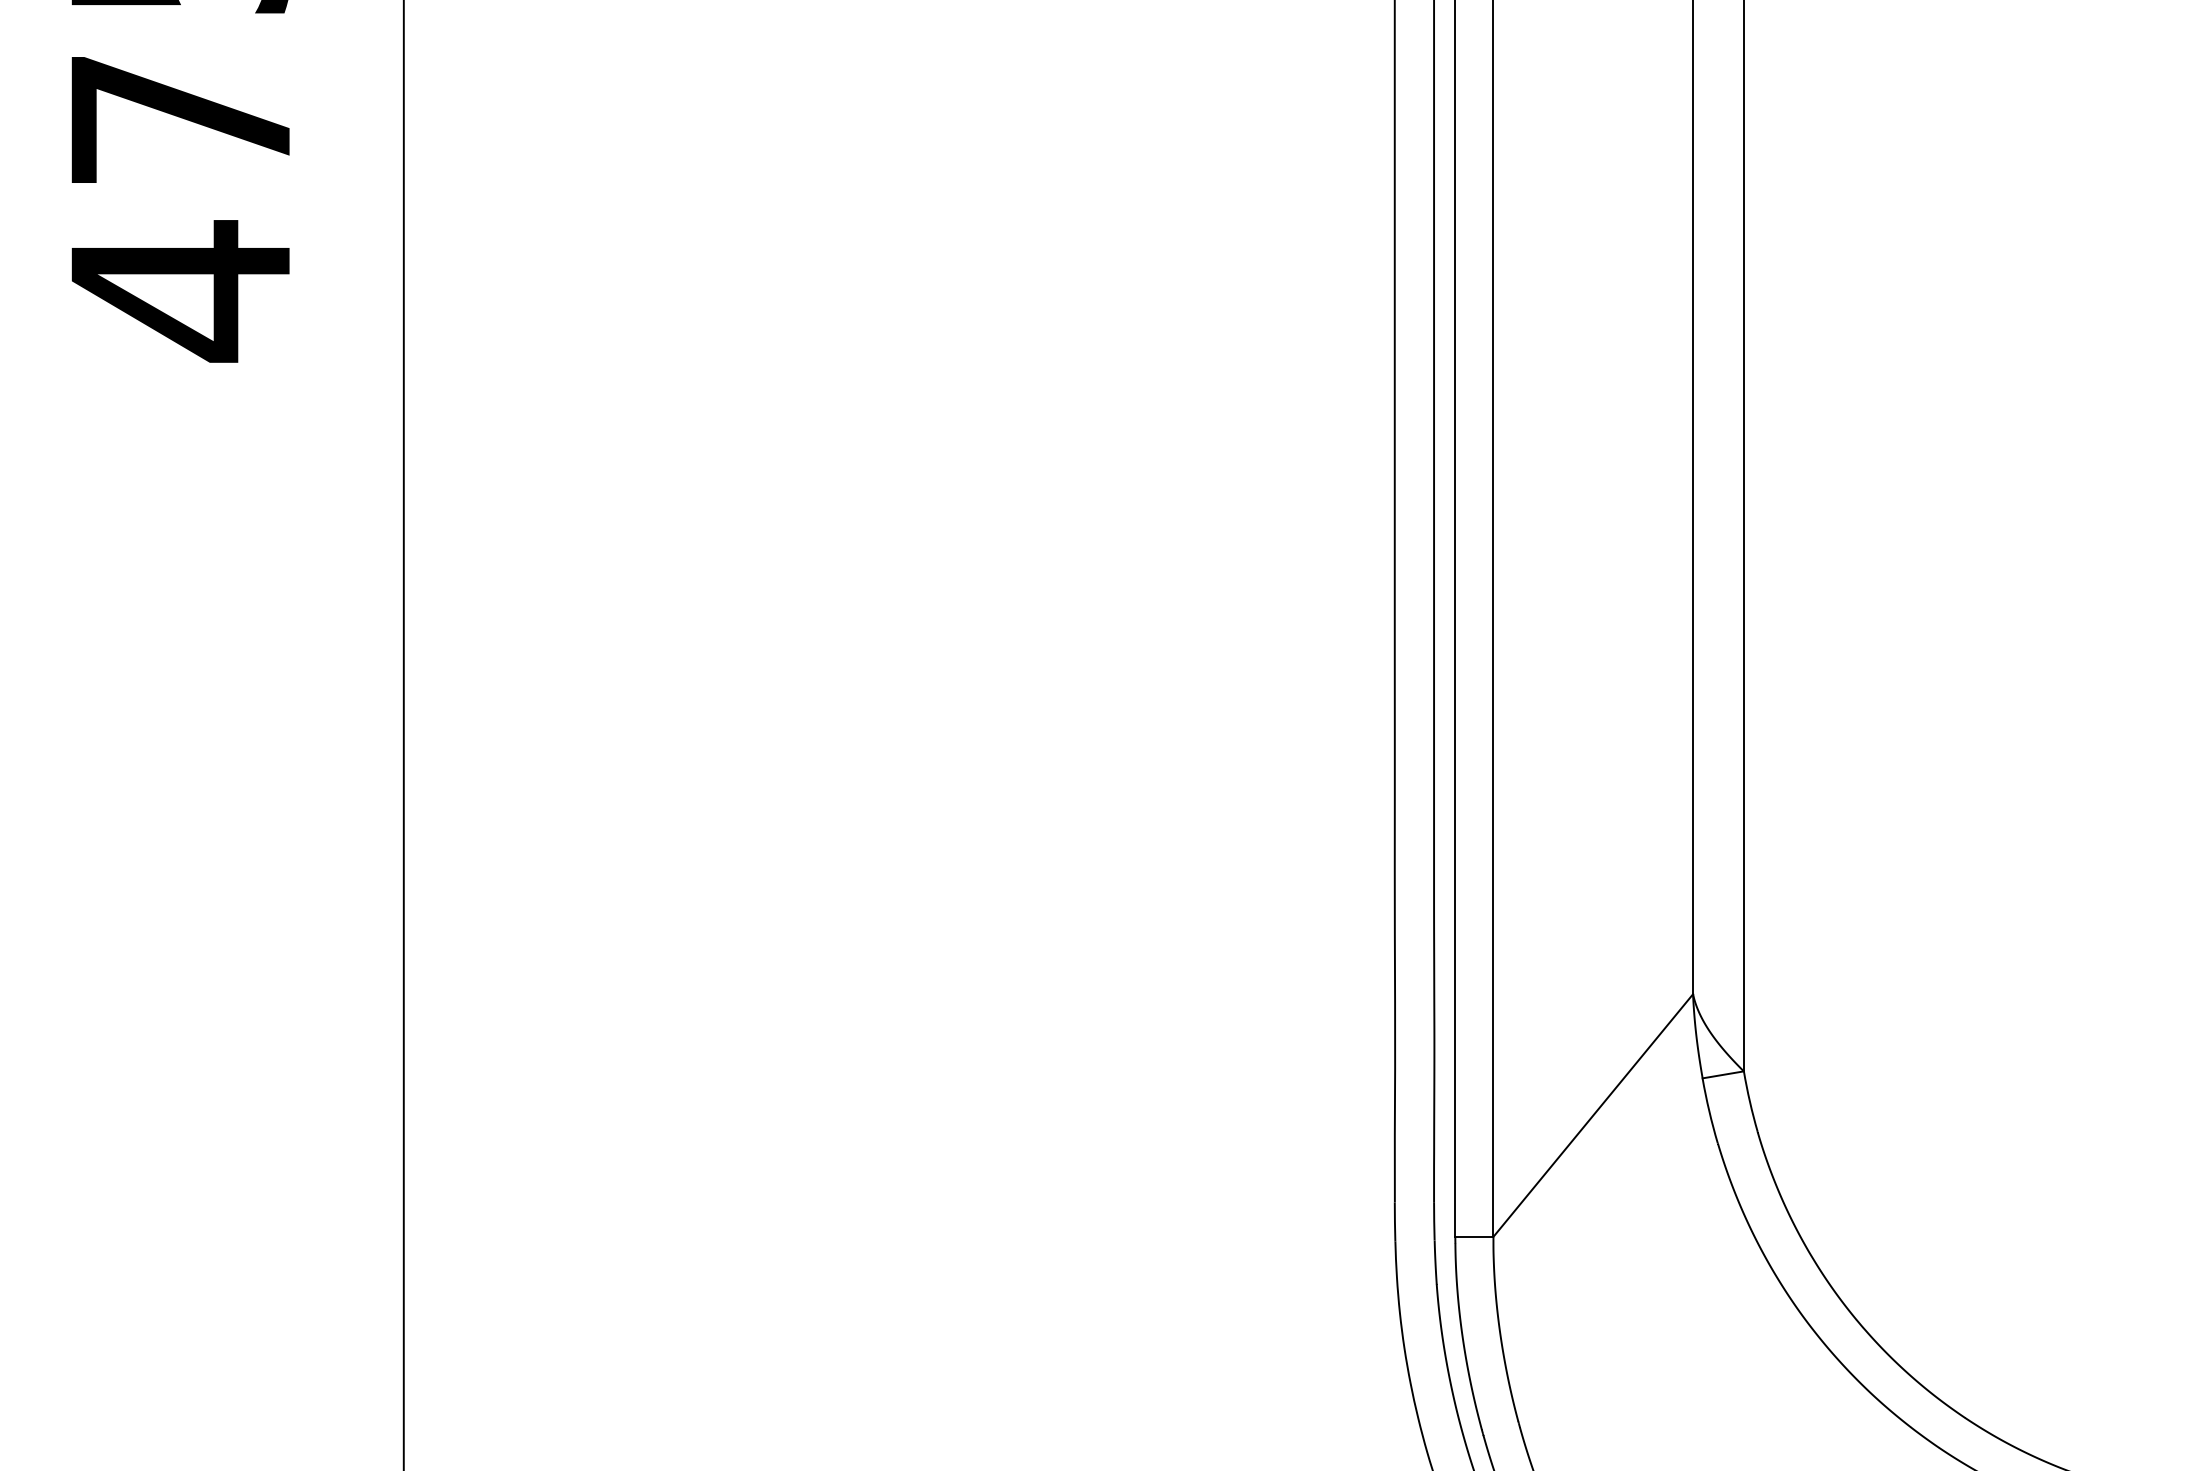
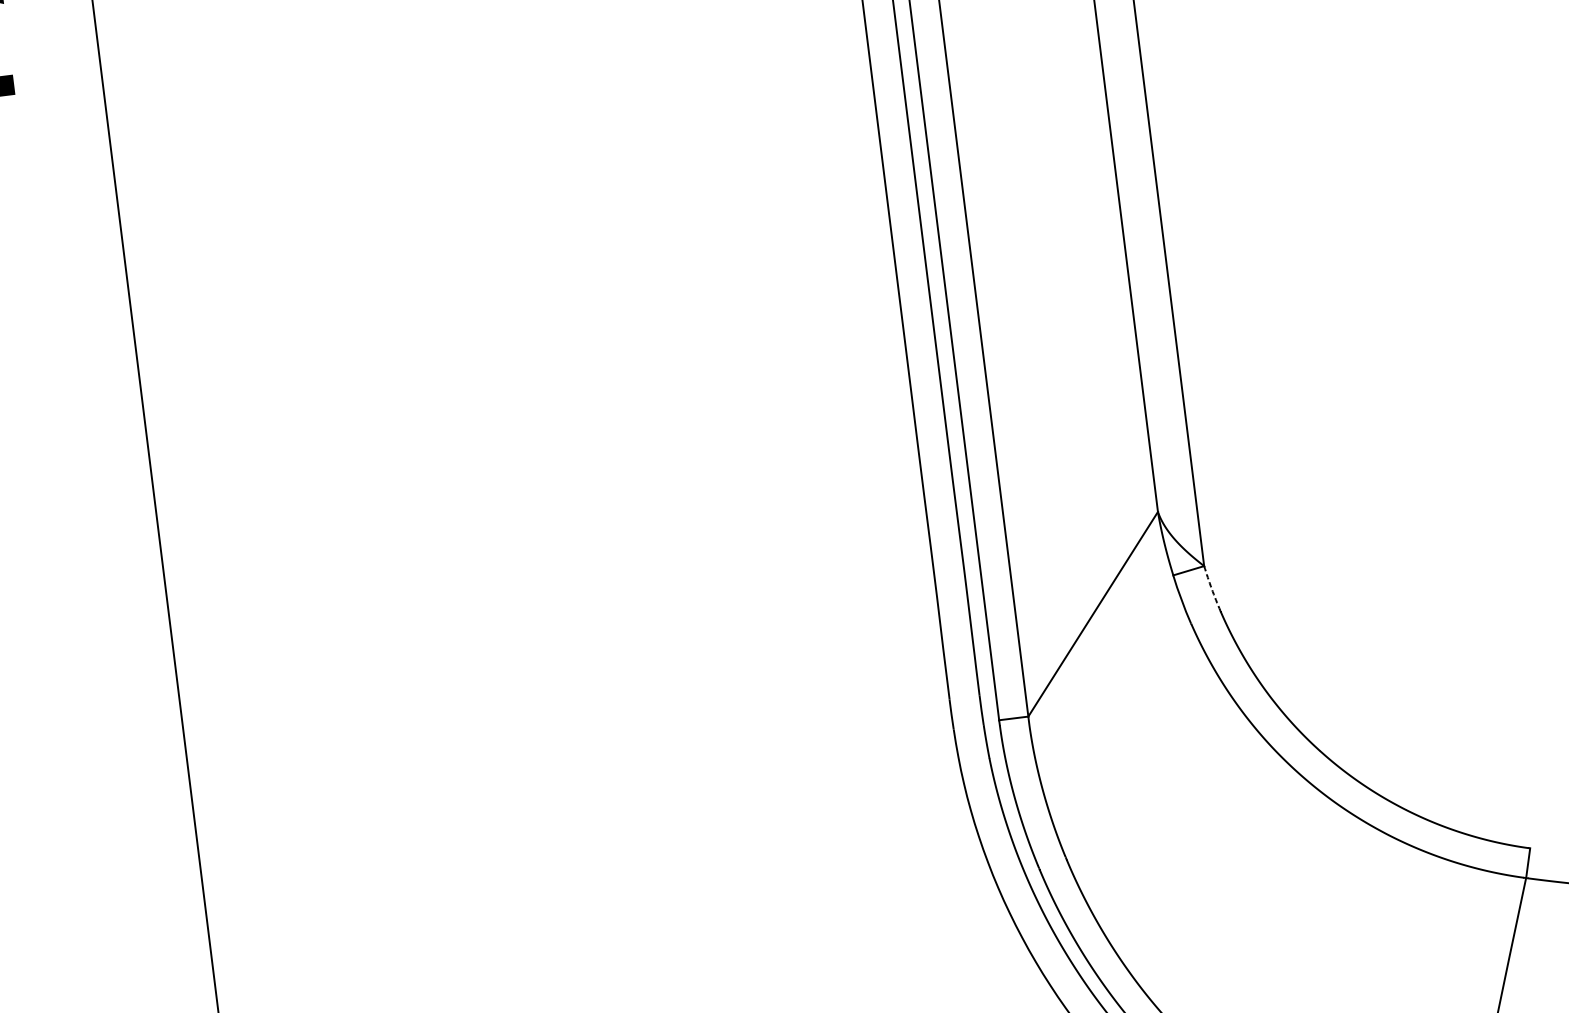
arc: (1749, 1101) -> (1211, 588), solid -> dashed

